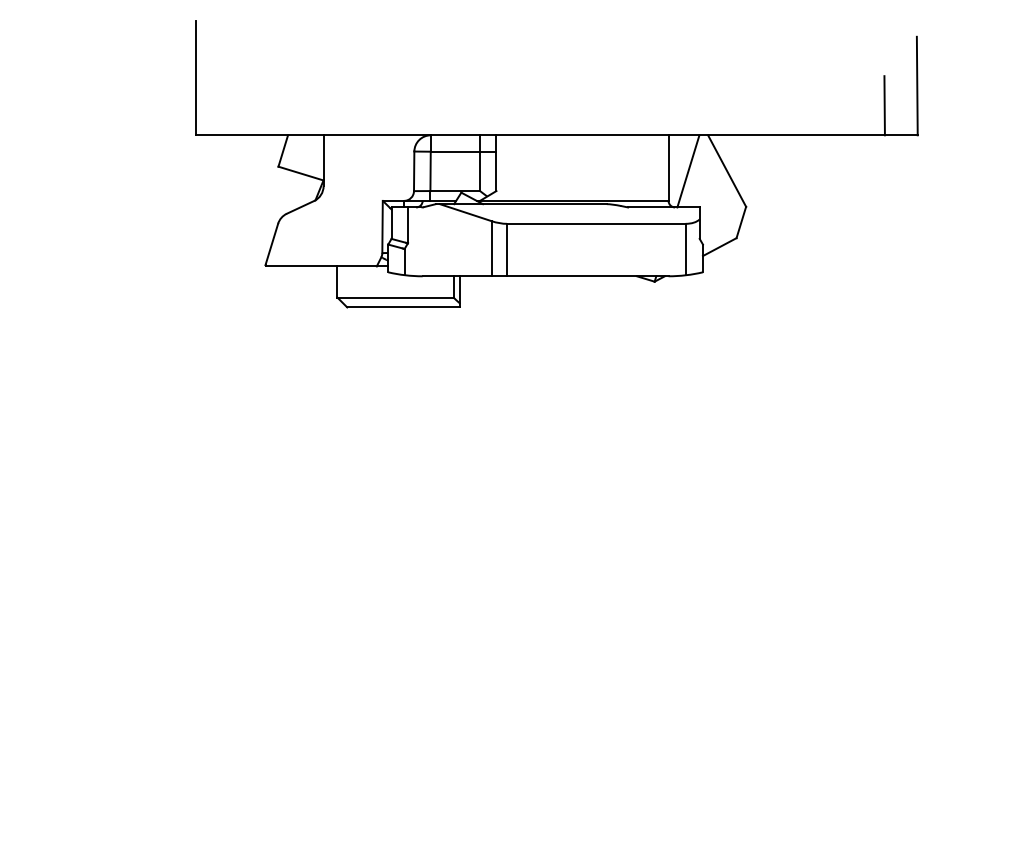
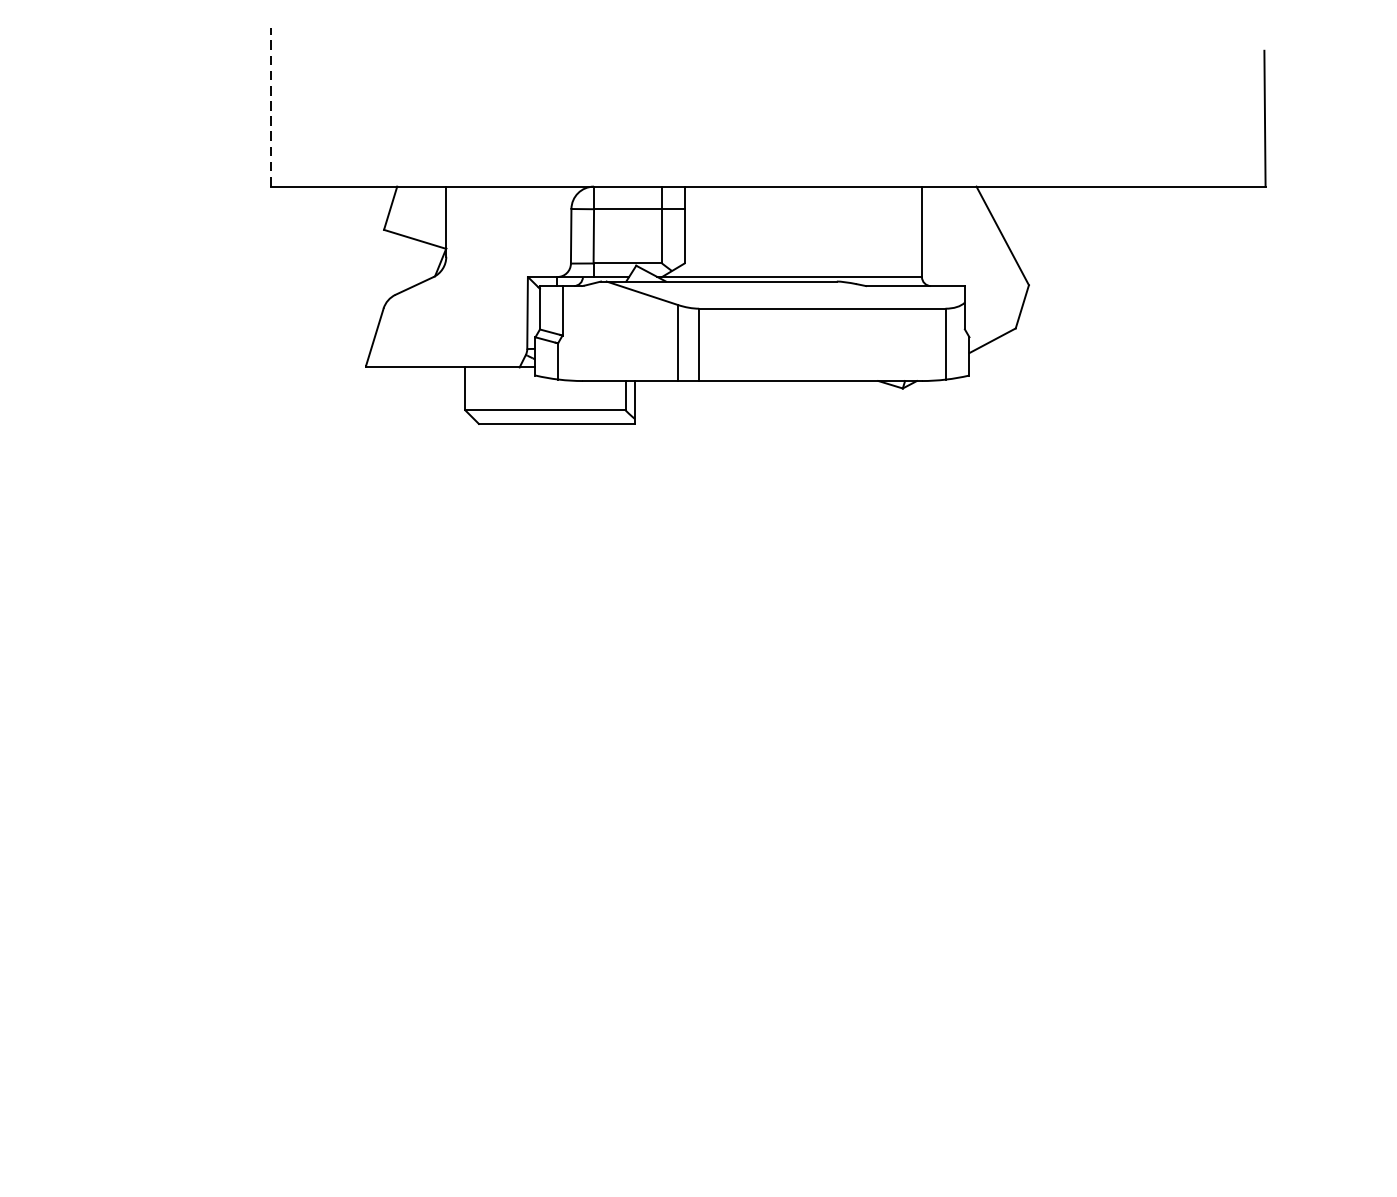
line: (196, 77) -> (271, 106), solid -> dashed
line: (884, 105) -> (1219, 145), removed
line: (688, 171) -> (949, 236), removed

